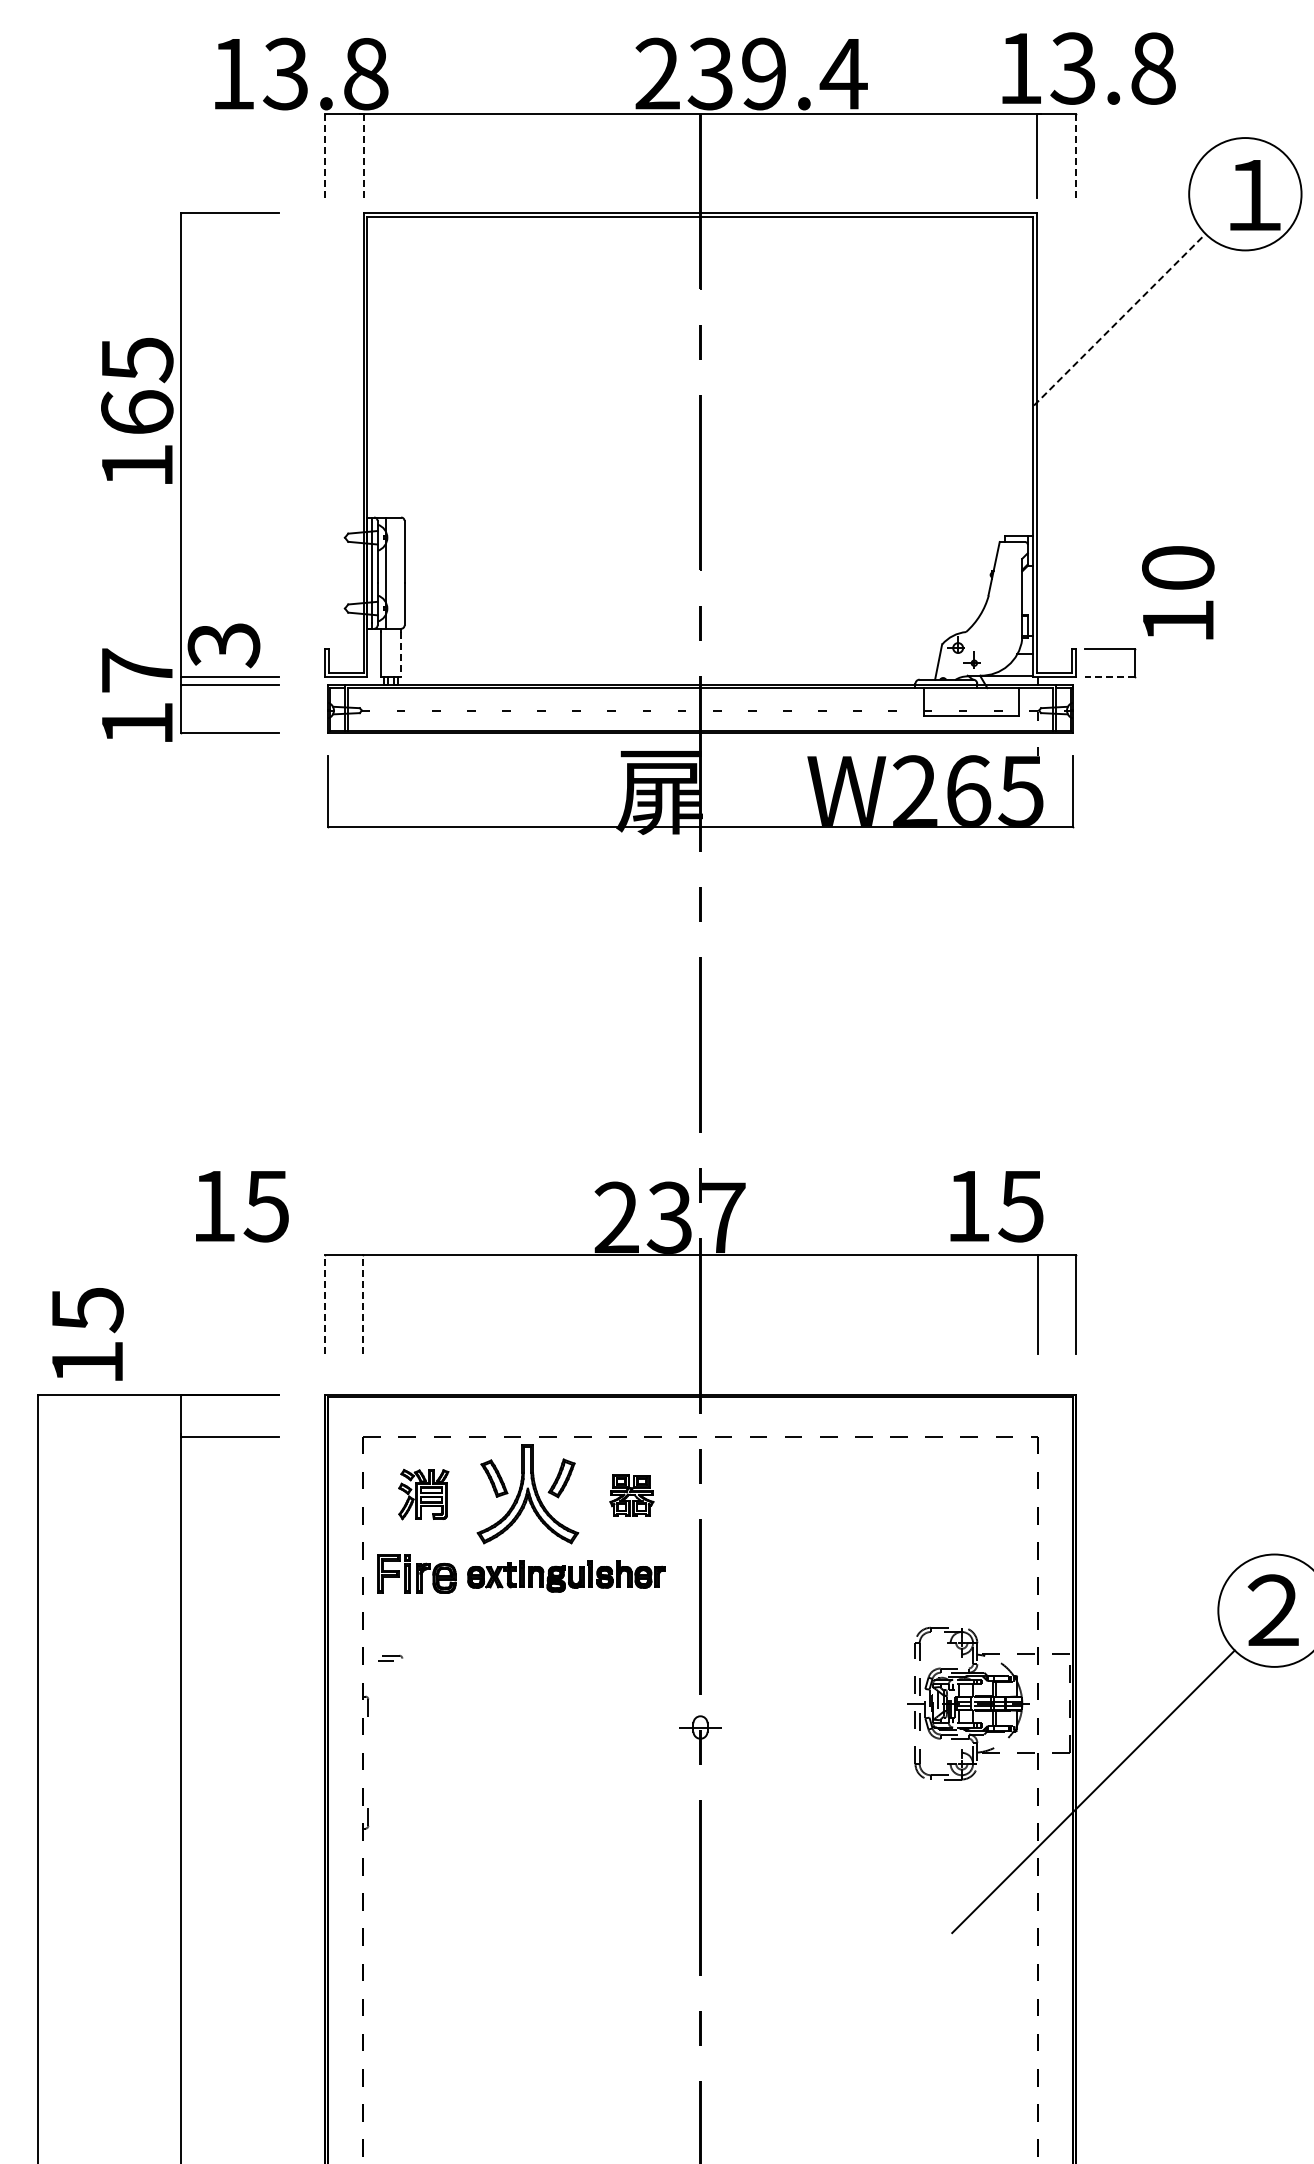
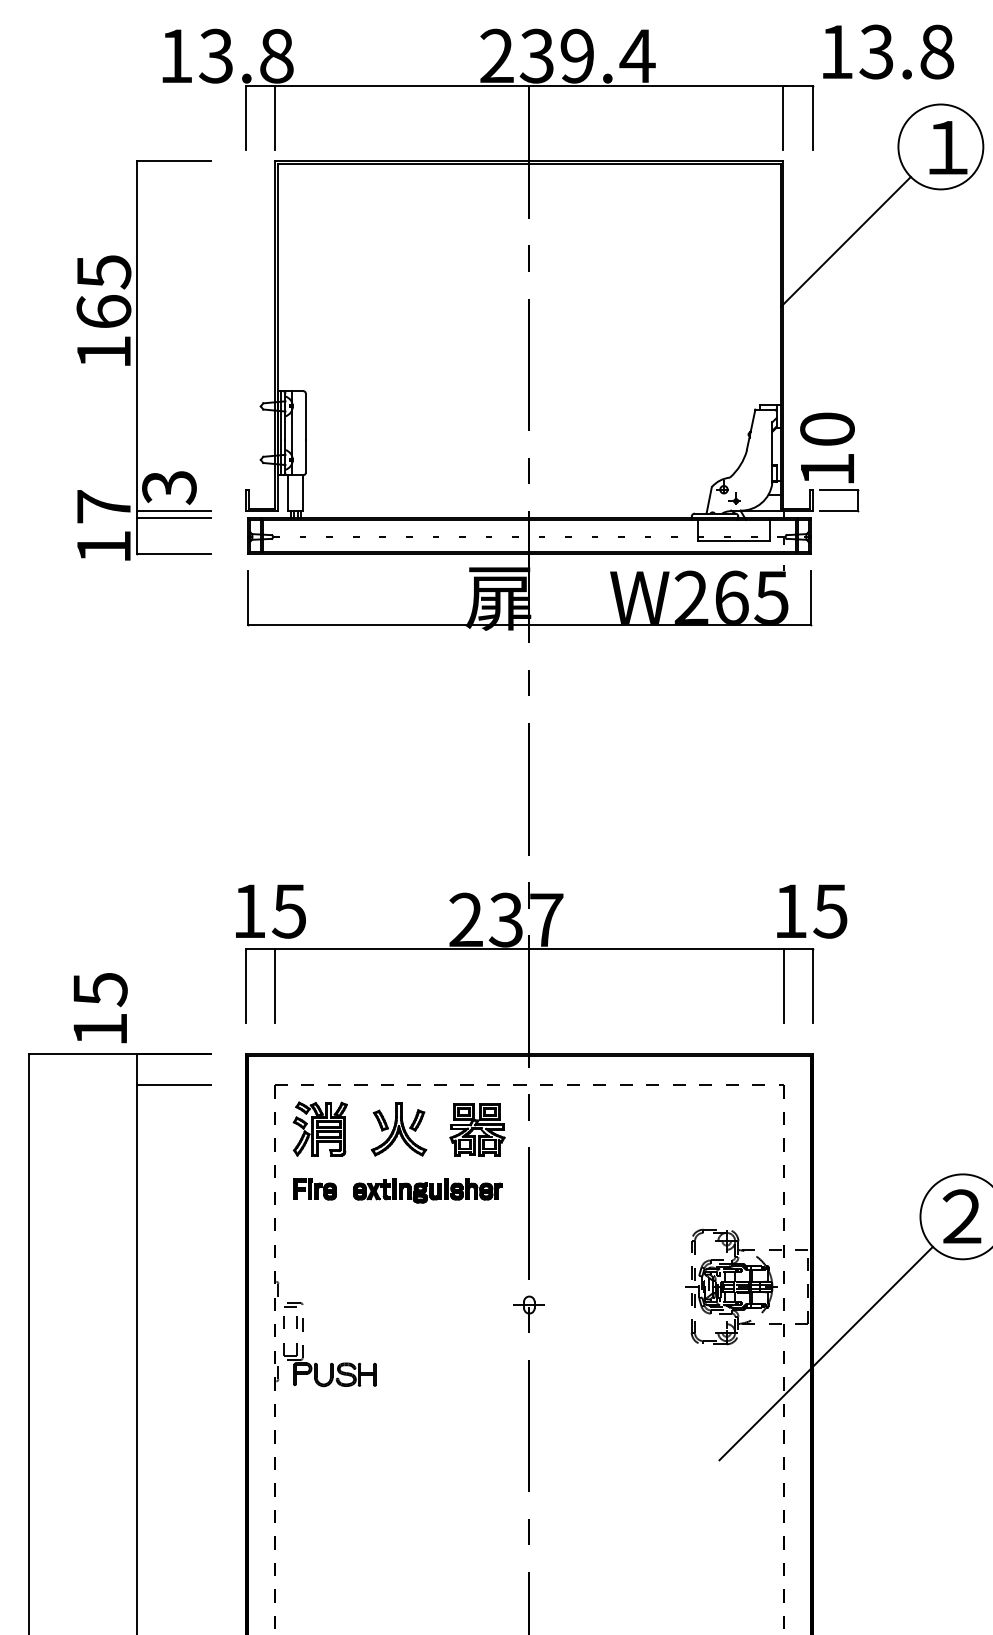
text: (1088, 68) -> (888, 52), moved
line: (325, 156) -> (246, 118), dashed -> solid
line: (364, 156) -> (275, 118), dashed -> solid
line: (1075, 156) -> (812, 118), dashed -> solid
line: (1120, 319) -> (846, 241), dashed -> solid
text: (1178, 592) -> (827, 447), moved
line: (401, 654) -> (303, 494), dashed -> solid
line: (1109, 676) -> (838, 511), dashed -> solid
text: (242, 1206) -> (271, 911), moved
text: (996, 1206) -> (811, 911), moved
line: (325, 1304) -> (246, 985), dashed -> solid
line: (363, 1304) -> (274, 985), dashed -> solid
text: (87, 1334) -> (100, 1008), moved
part: (423, 1494) -> (320, 1129), size x1.43
part: (527, 1494) -> (398, 1129), size x0.71
part: (631, 1495) -> (477, 1129), size x1.67
part: (416, 1574) -> (314, 1189), size x0.71
part: (390, 1658) -> (293, 1305), moved
part: (437, 1804) -> (330, 1363), added

